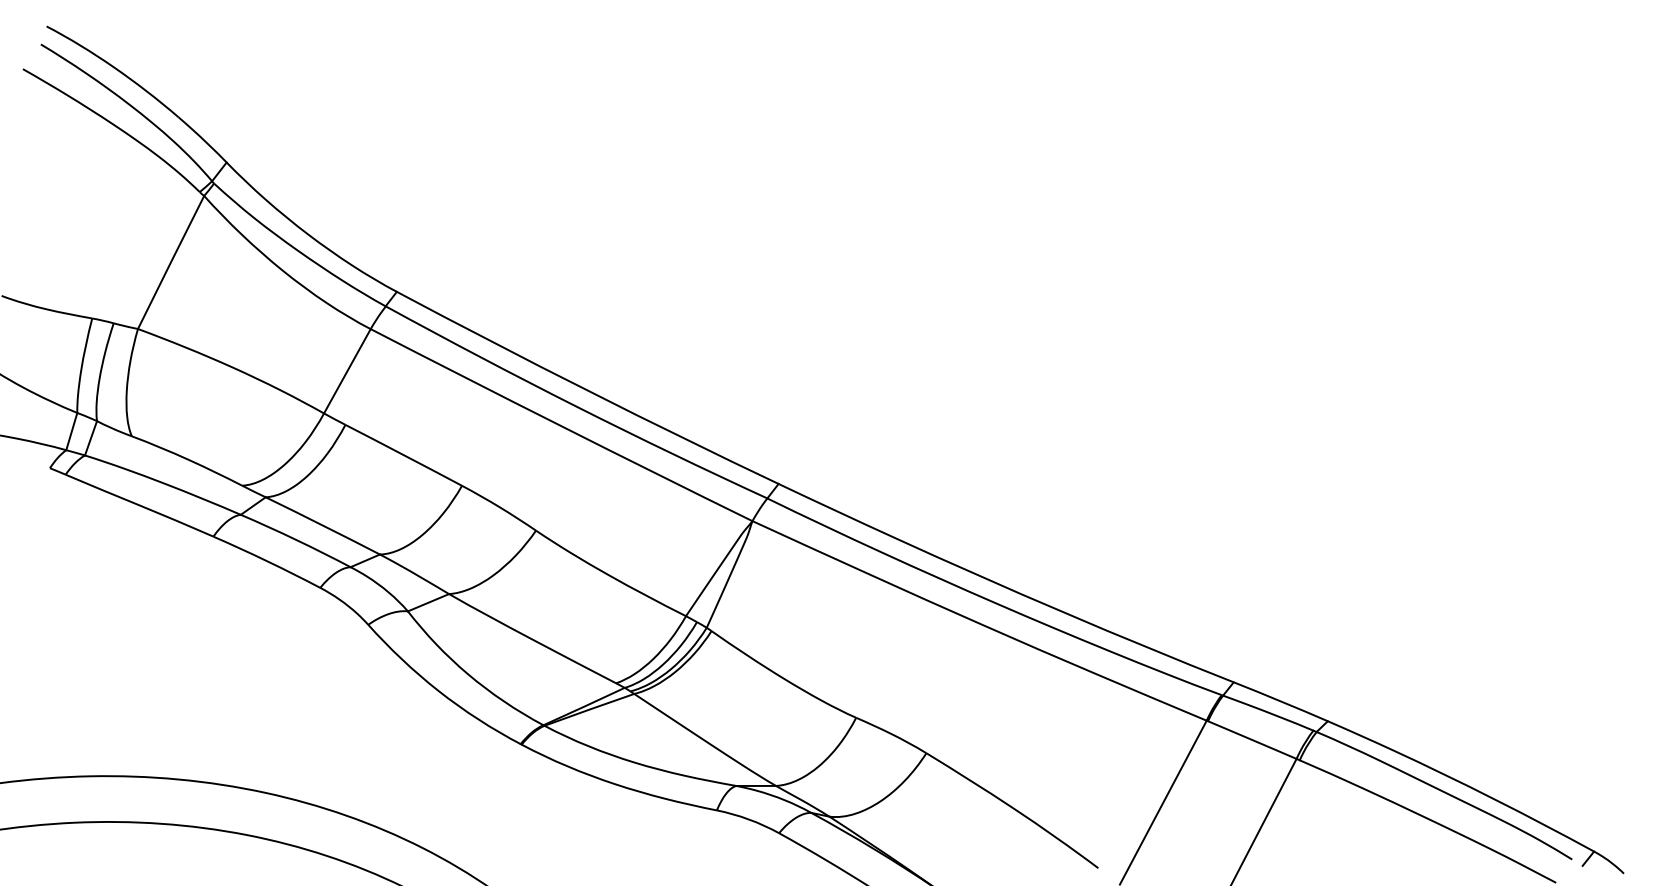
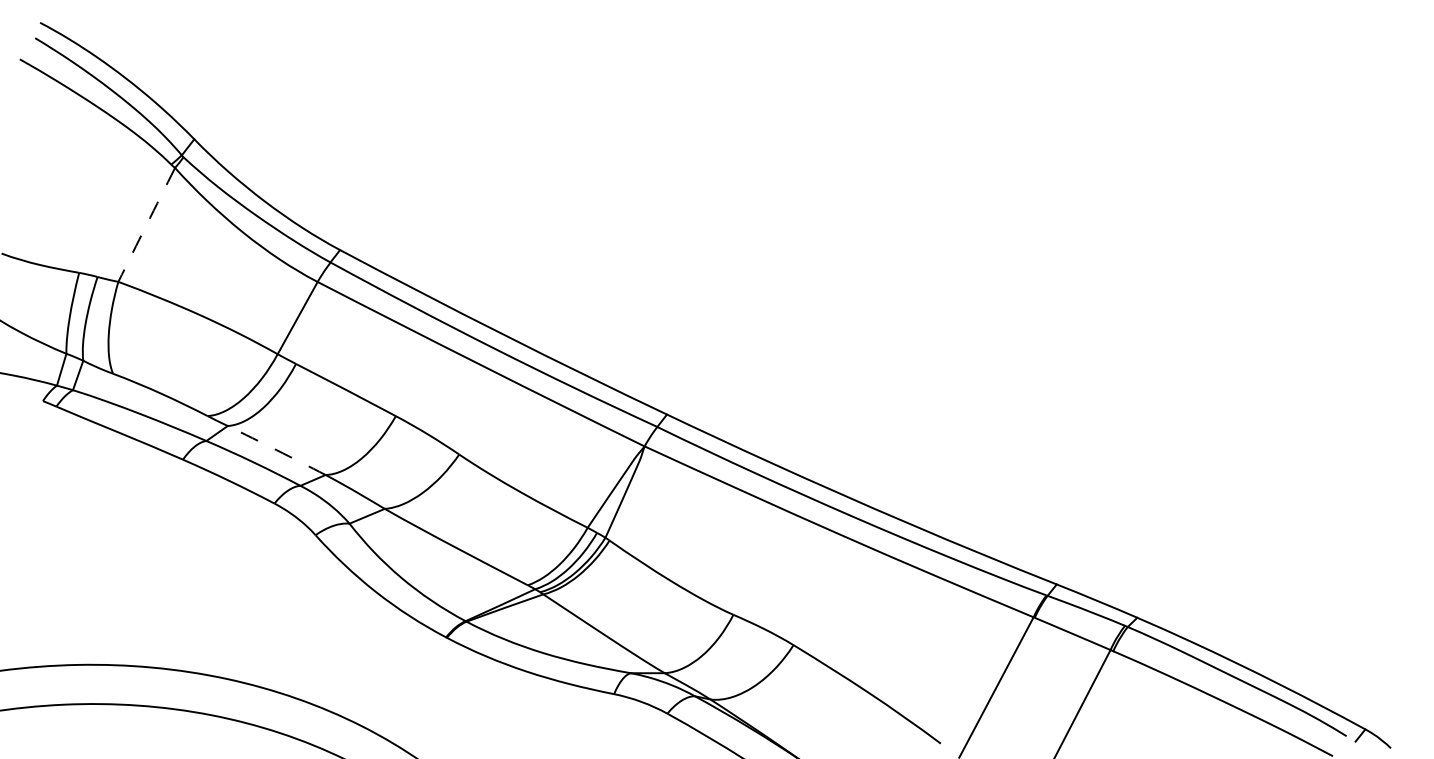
arc: (170, 262) -> (146, 224), solid -> dashed
arc: (322, 525) -> (276, 450), solid -> dashed

